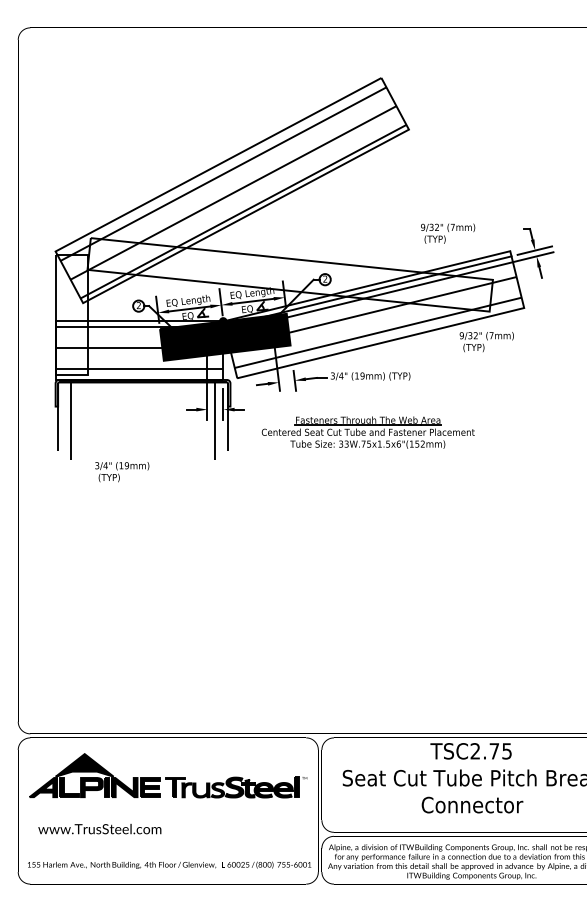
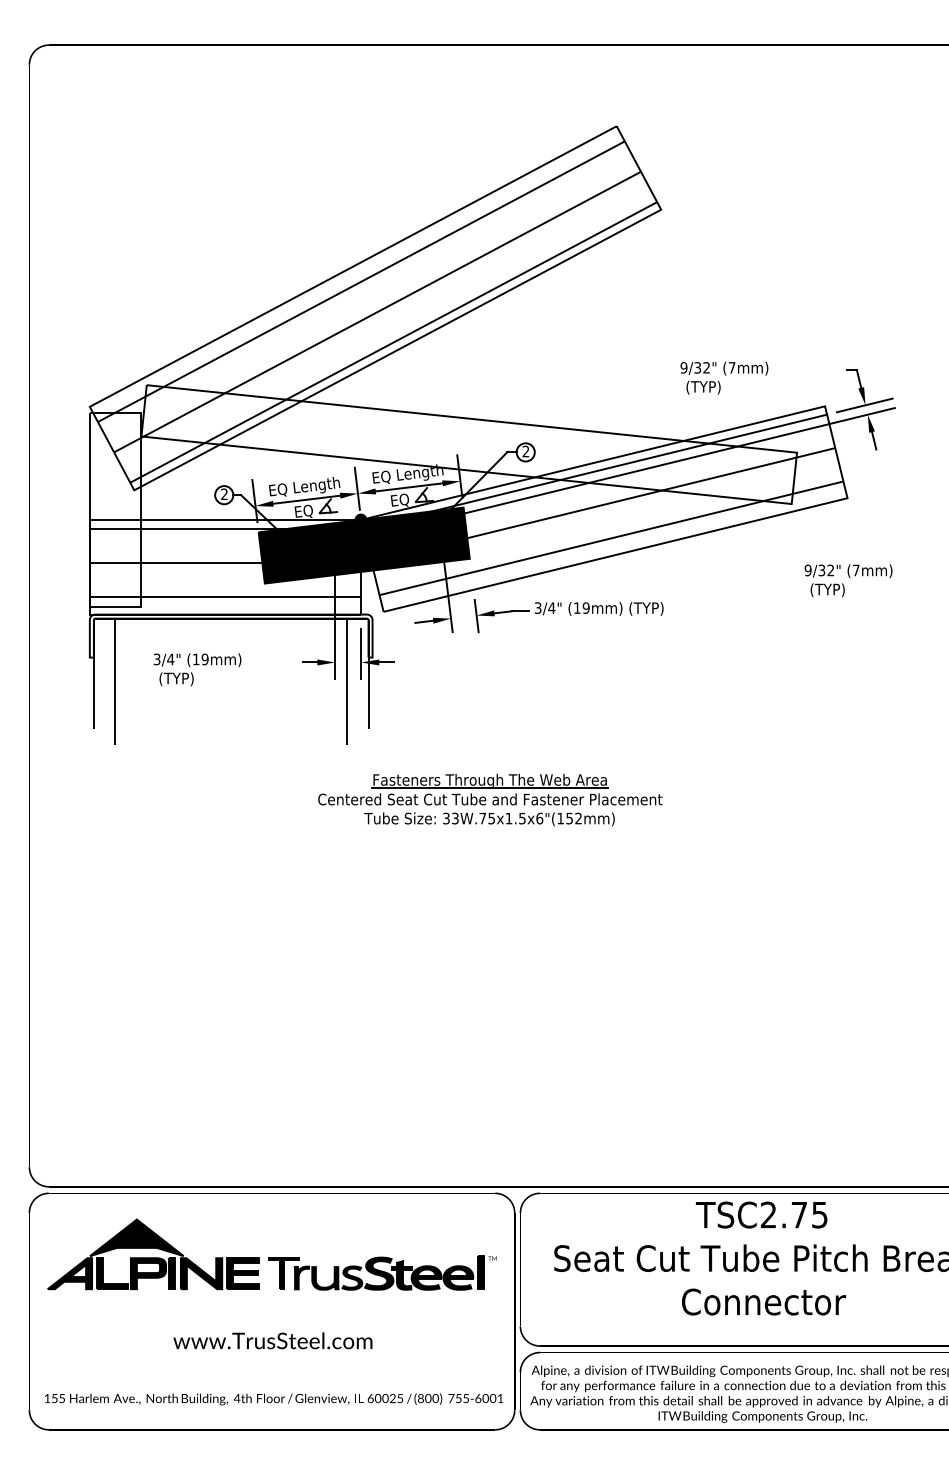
text: (486, 342) -> (848, 581), moved
part: (367, 432) -> (489, 799), moved
text: (122, 472) -> (197, 670), moved
text: (99, 829) -> (272, 1341), moved

